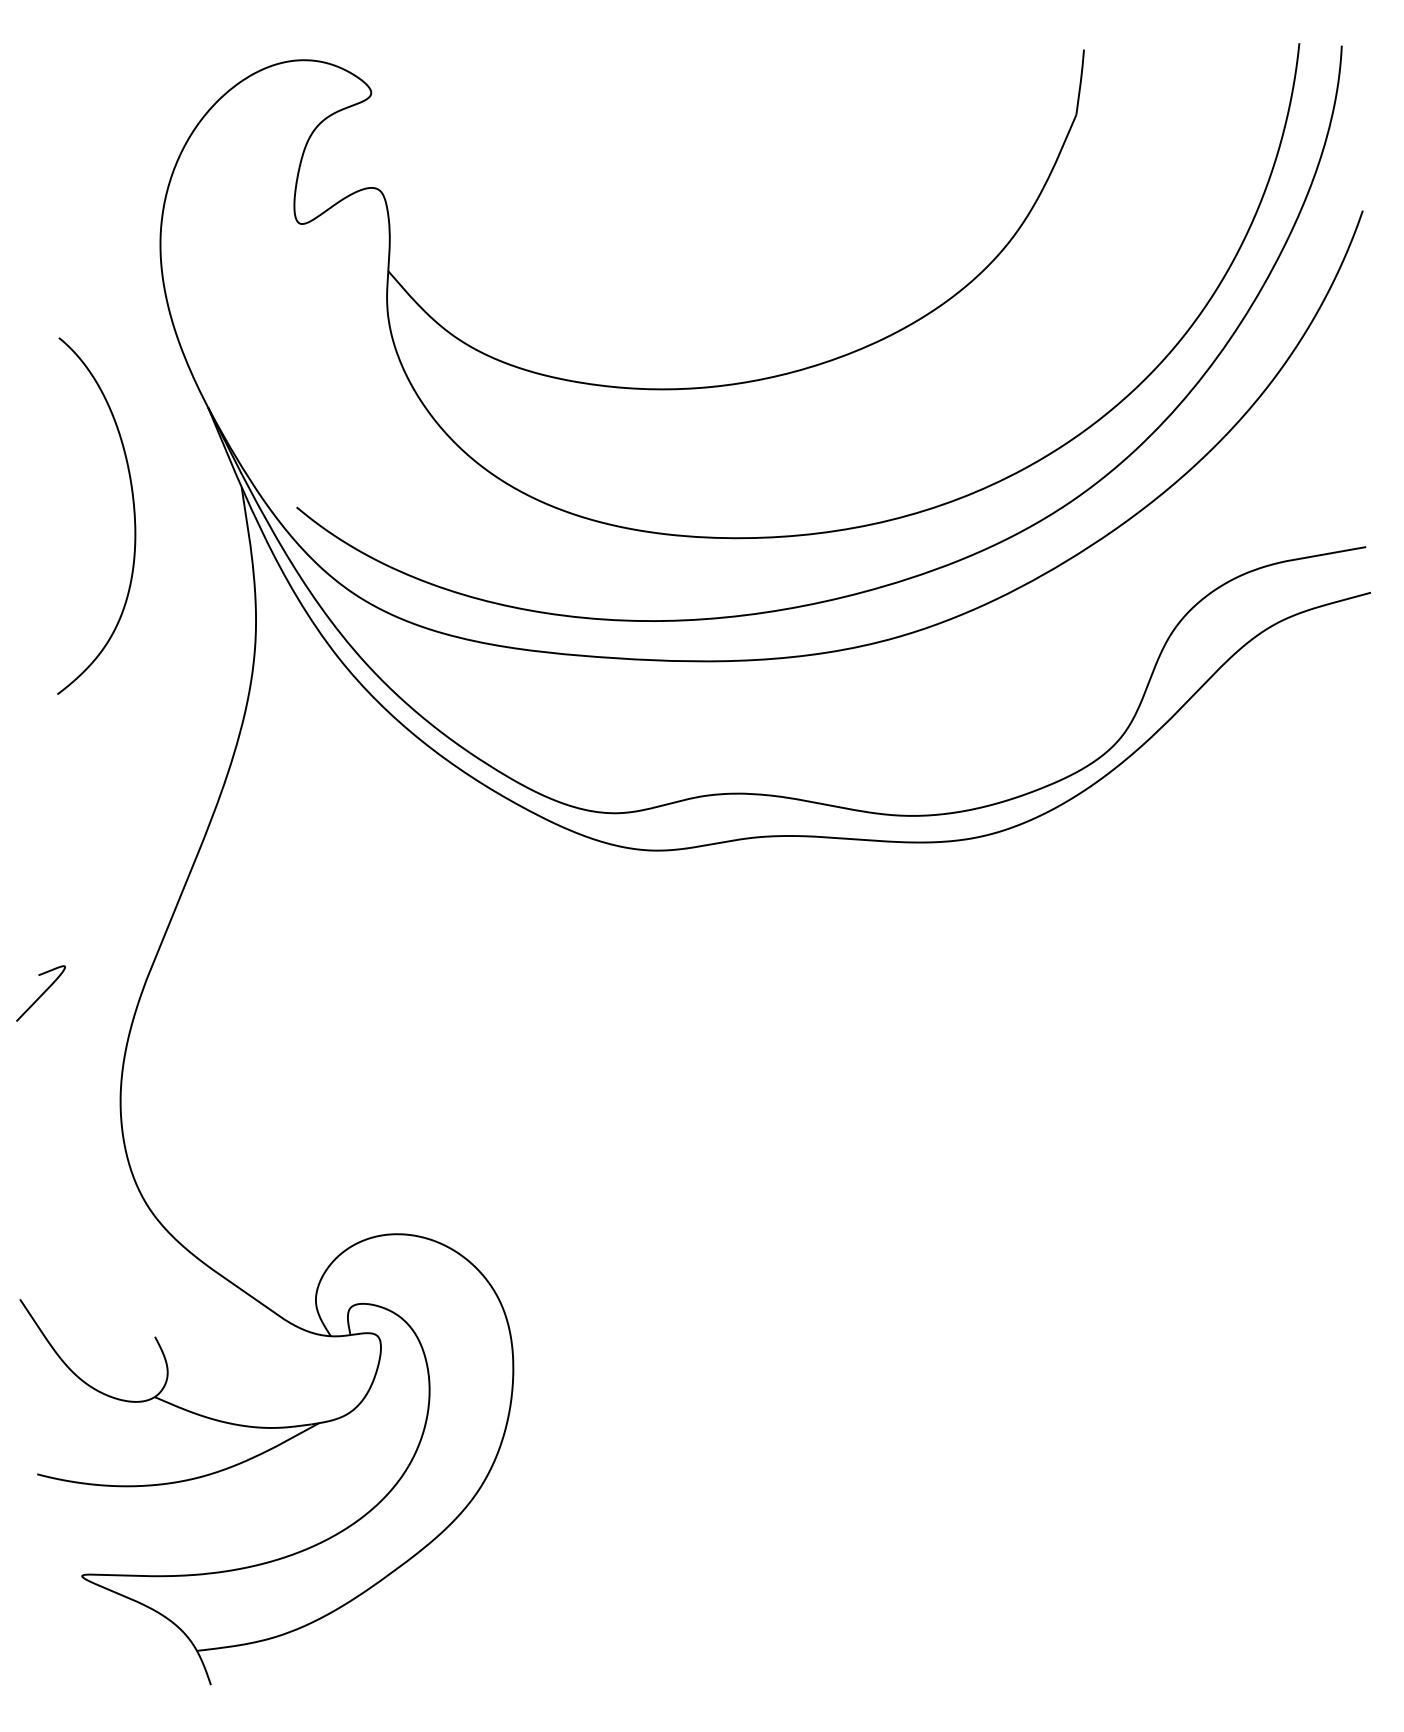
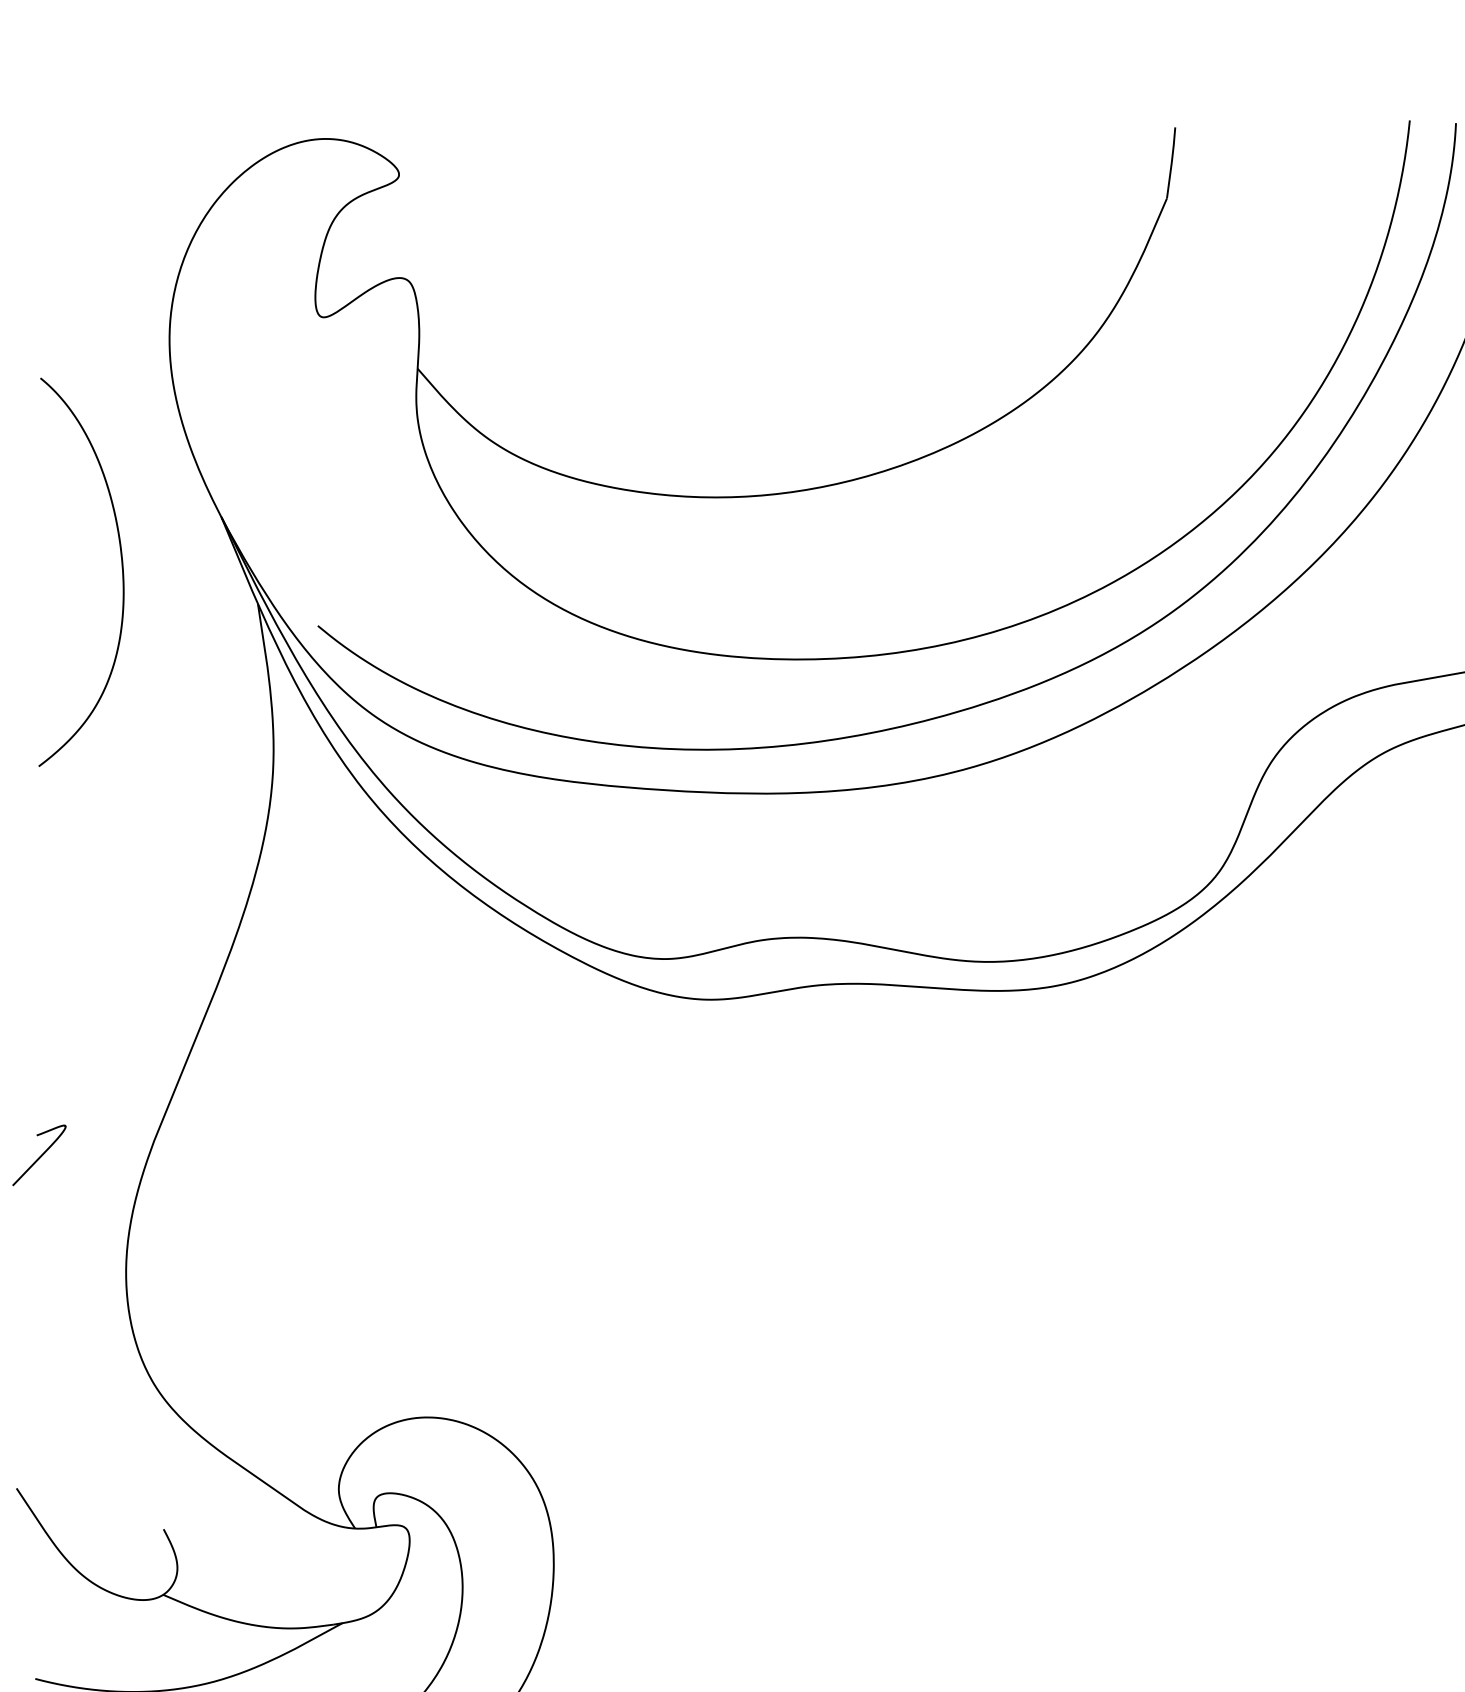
curve: (133, 515) -> (121, 571), moved

